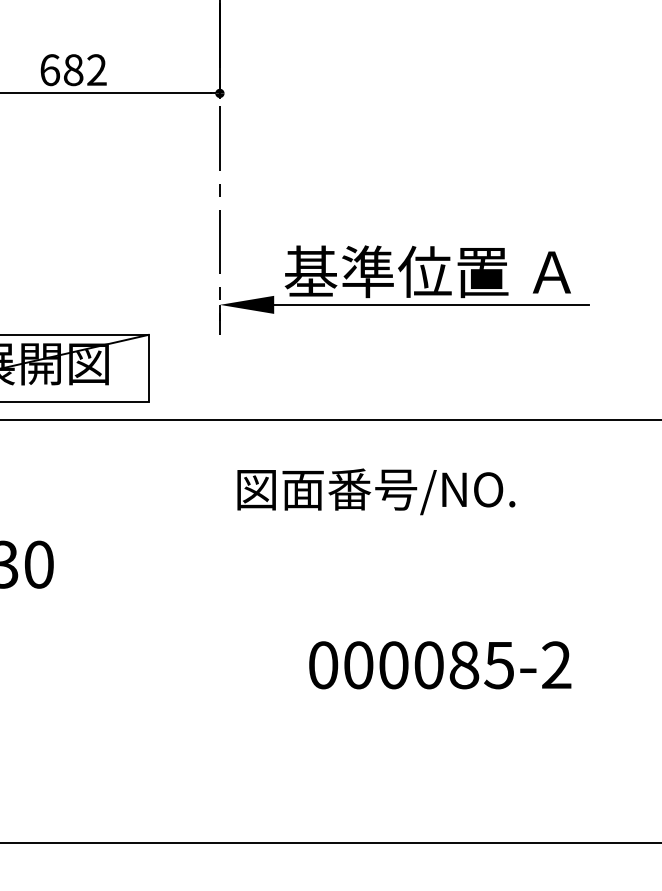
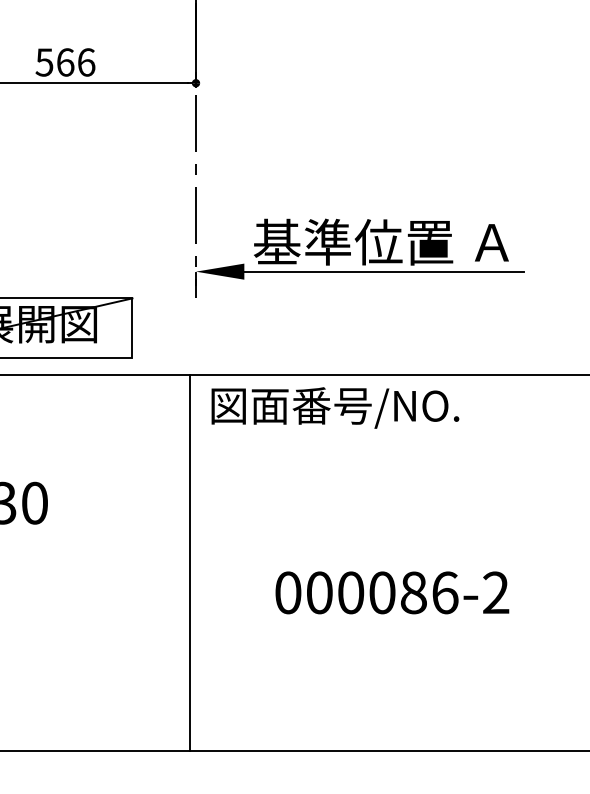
text: (72, 70) -> (64, 62), 682 -> 566
text: (376, 491) -> (335, 407), moved
line: (212, 631) -> (189, 562), added
text: (499, 665) -> (445, 593), 000085-2 -> 000086-2

